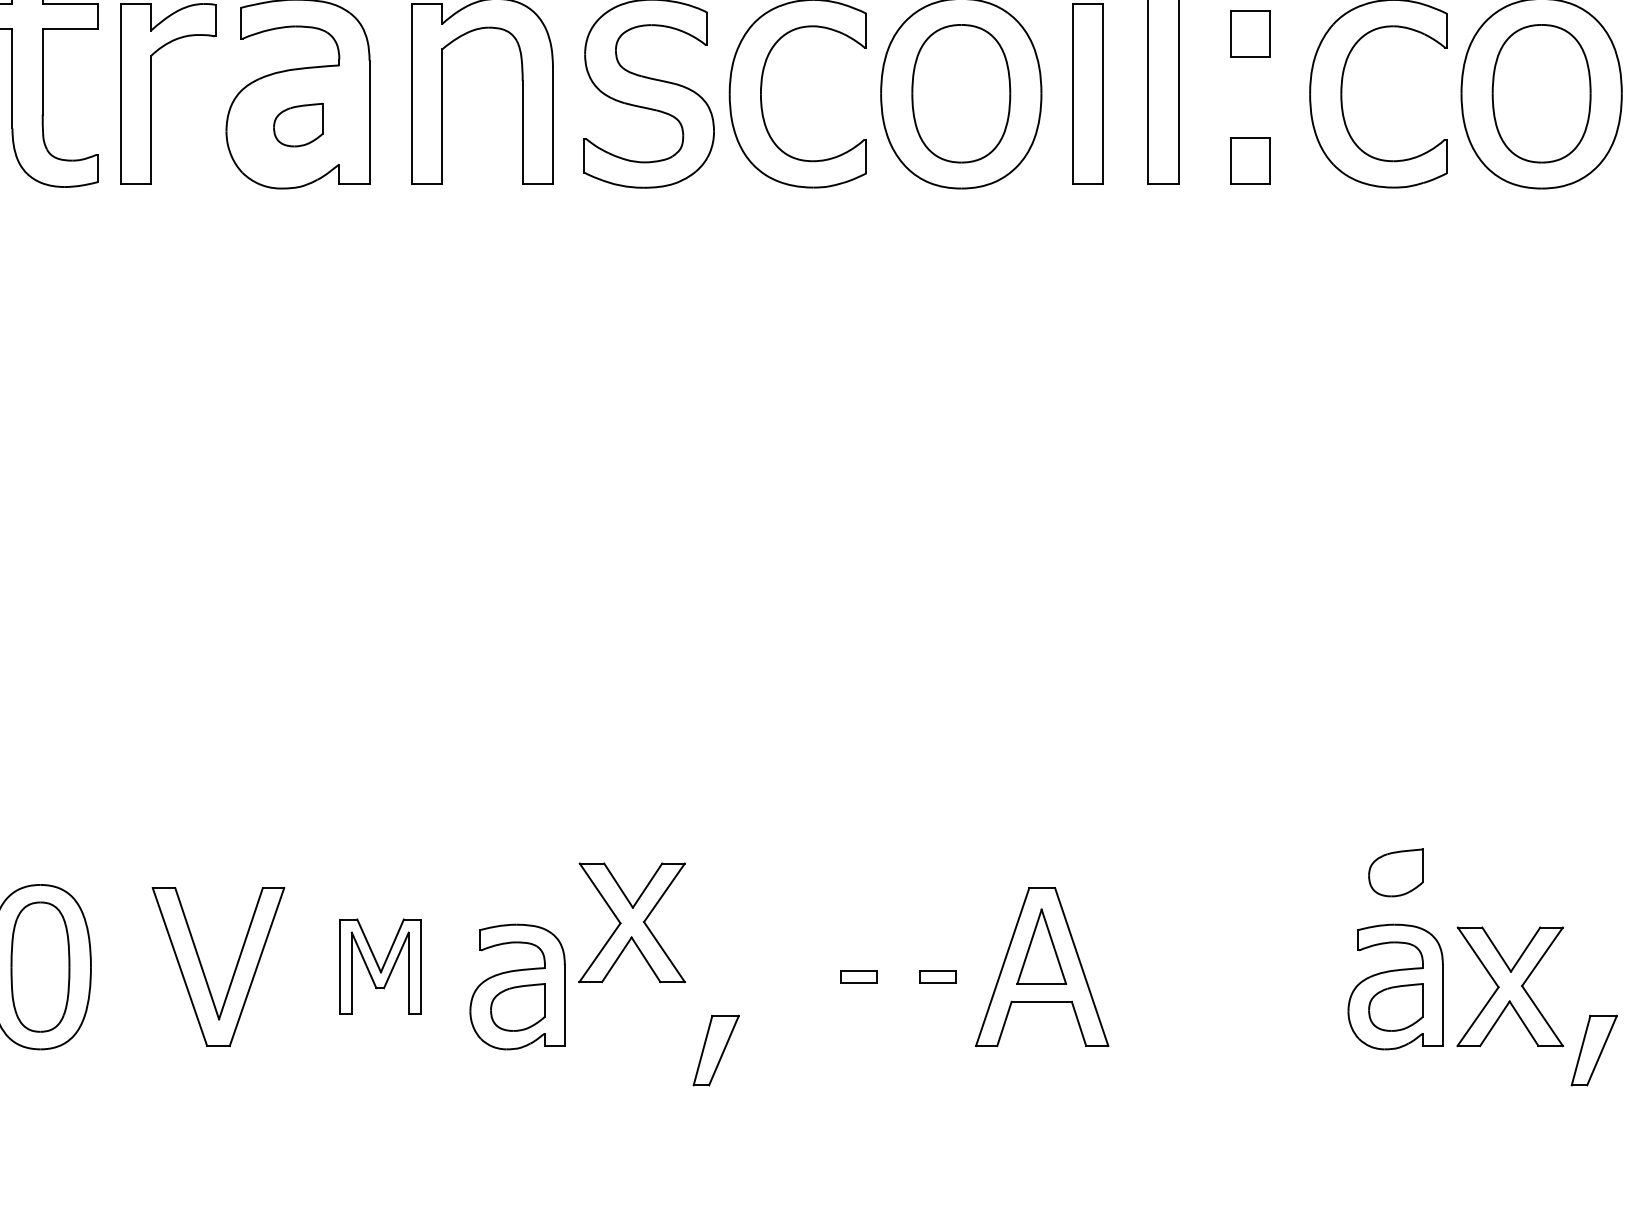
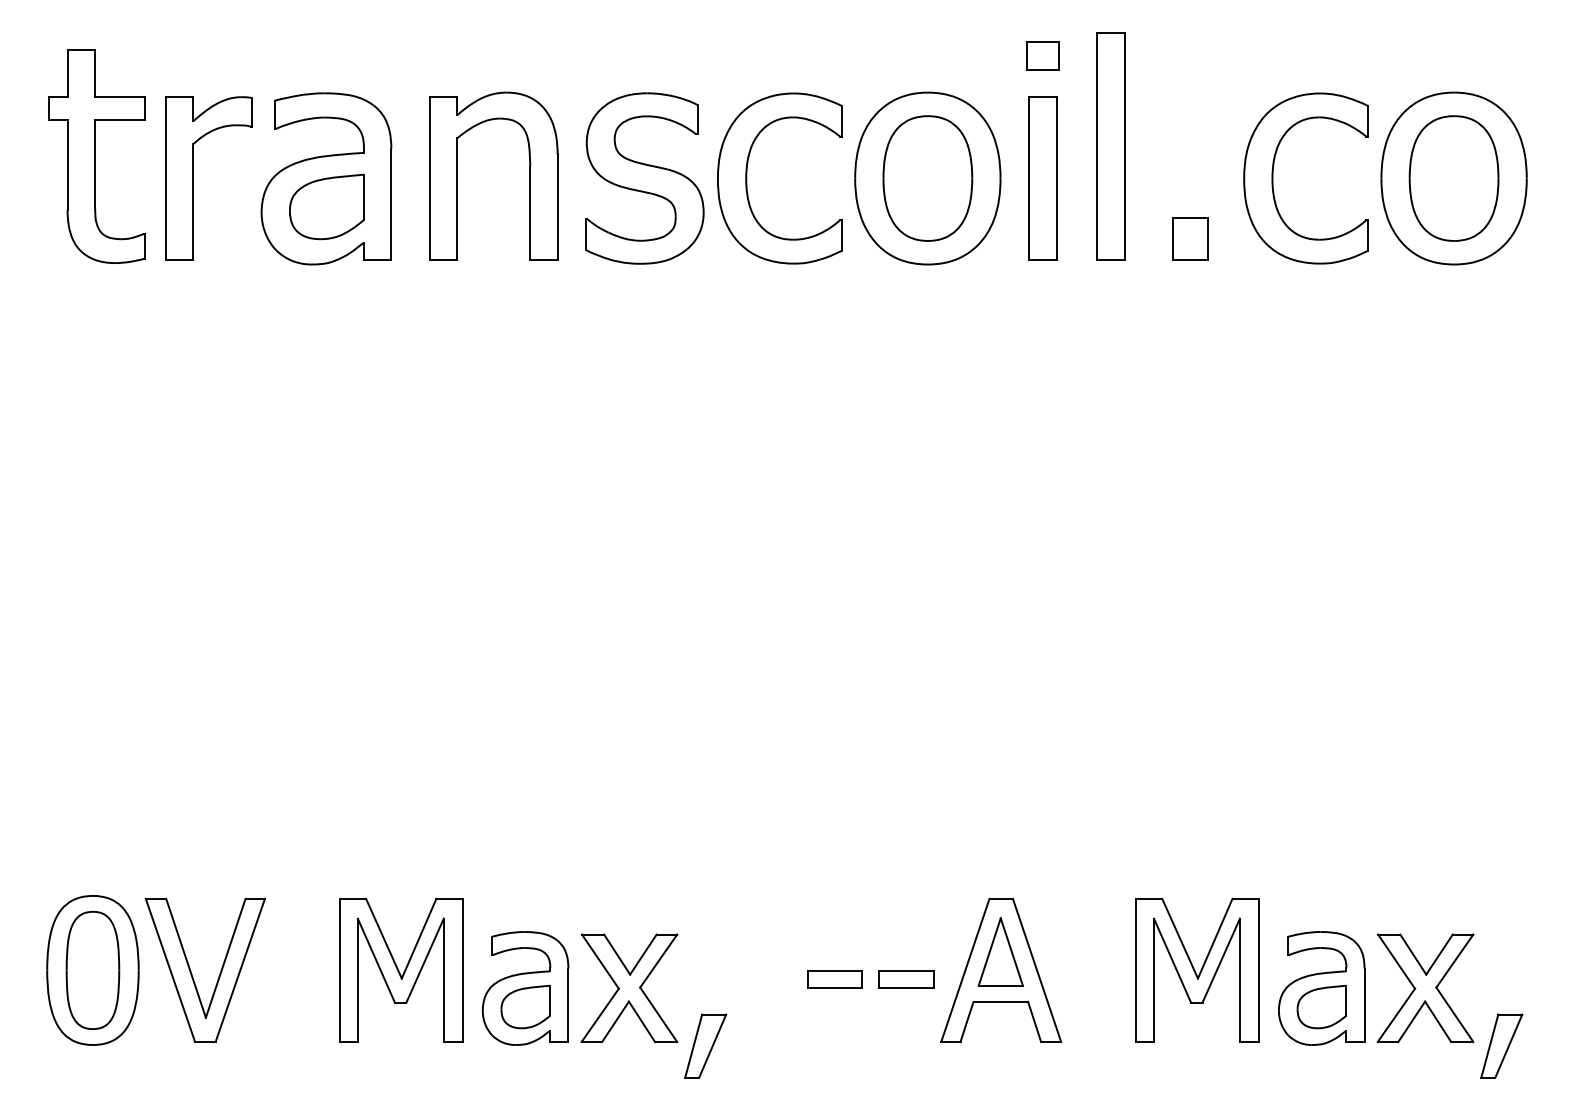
part: (1250, 33) -> (1190, 123), removed
part: (298, 124) -> (326, 206), size x1.67
part: (1395, 872) -> (1321, 884), removed
part: (632, 921) -> (629, 987), moved
part: (380, 966) -> (401, 969), size x1.67
part: (1258, 966) -> (1197, 969), added
part: (204, 970) -> (192, 973), moved
part: (858, 977) -> (834, 979), size x1.67
part: (937, 977) -> (906, 979), size x1.67

